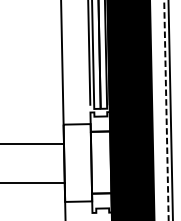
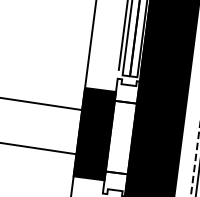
fill: (77, 162) -> (94, 133), added

